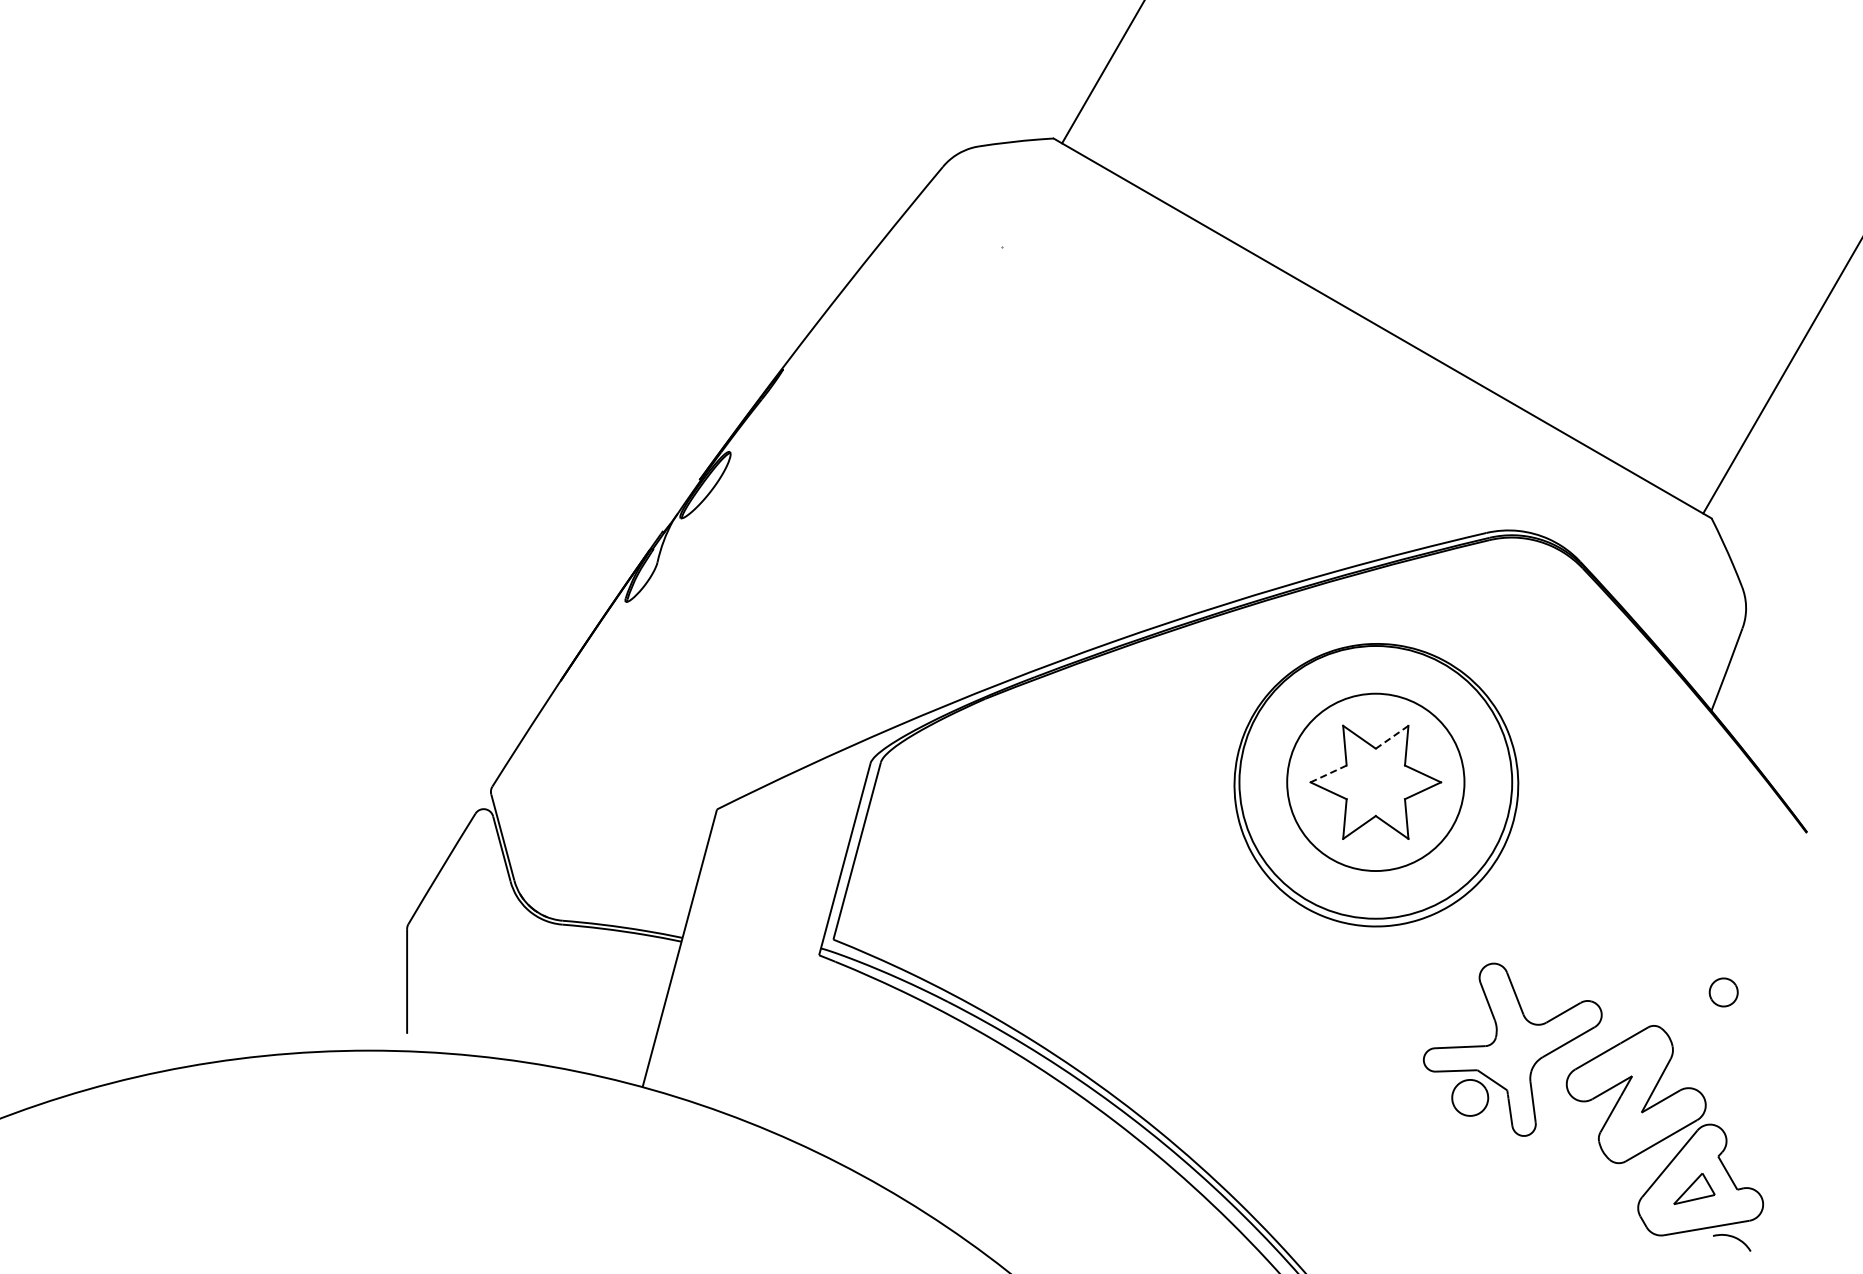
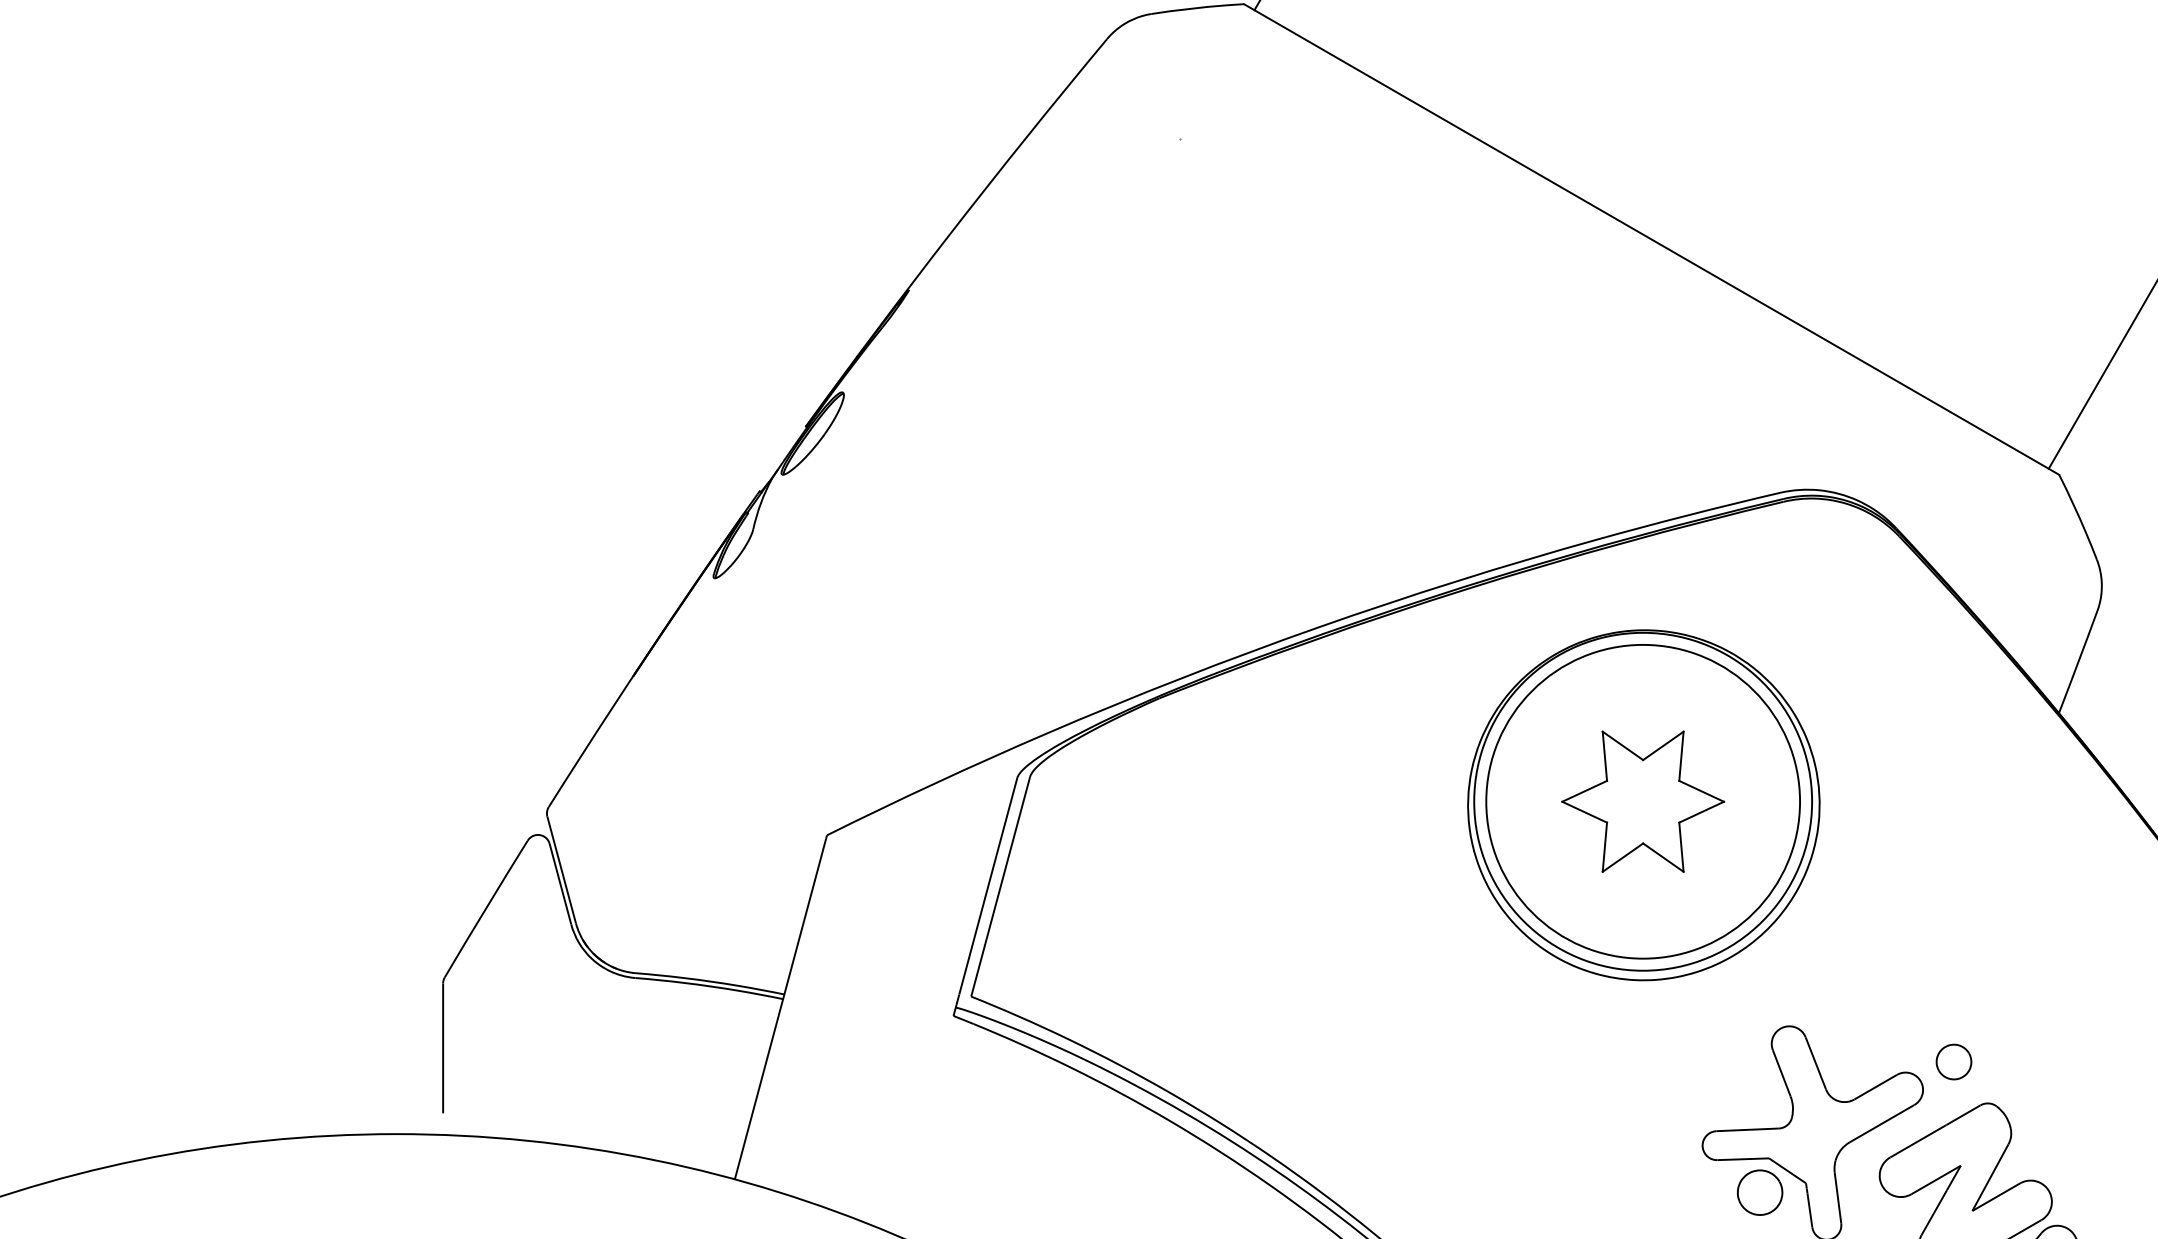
line: (1392, 737) -> (1663, 746), dashed -> solid
line: (1328, 773) -> (1584, 790), dashed -> solid
circle: (1375, 782) -> (1642, 801), size x1.43
part: (1723, 992) -> (1953, 1062), moved

